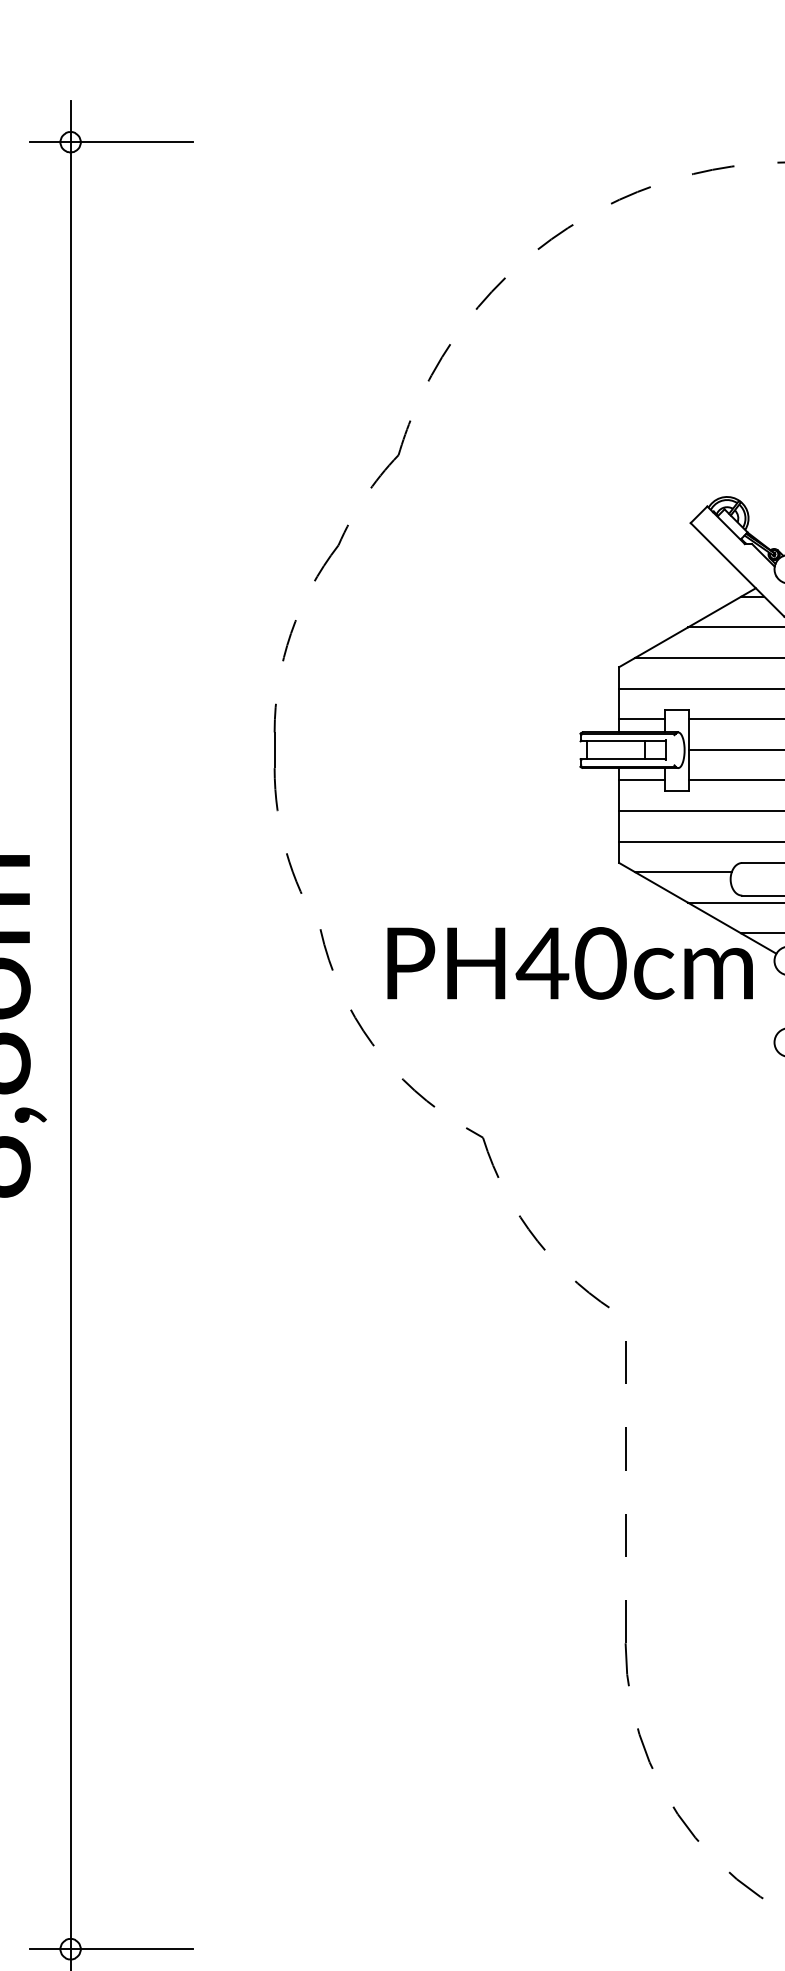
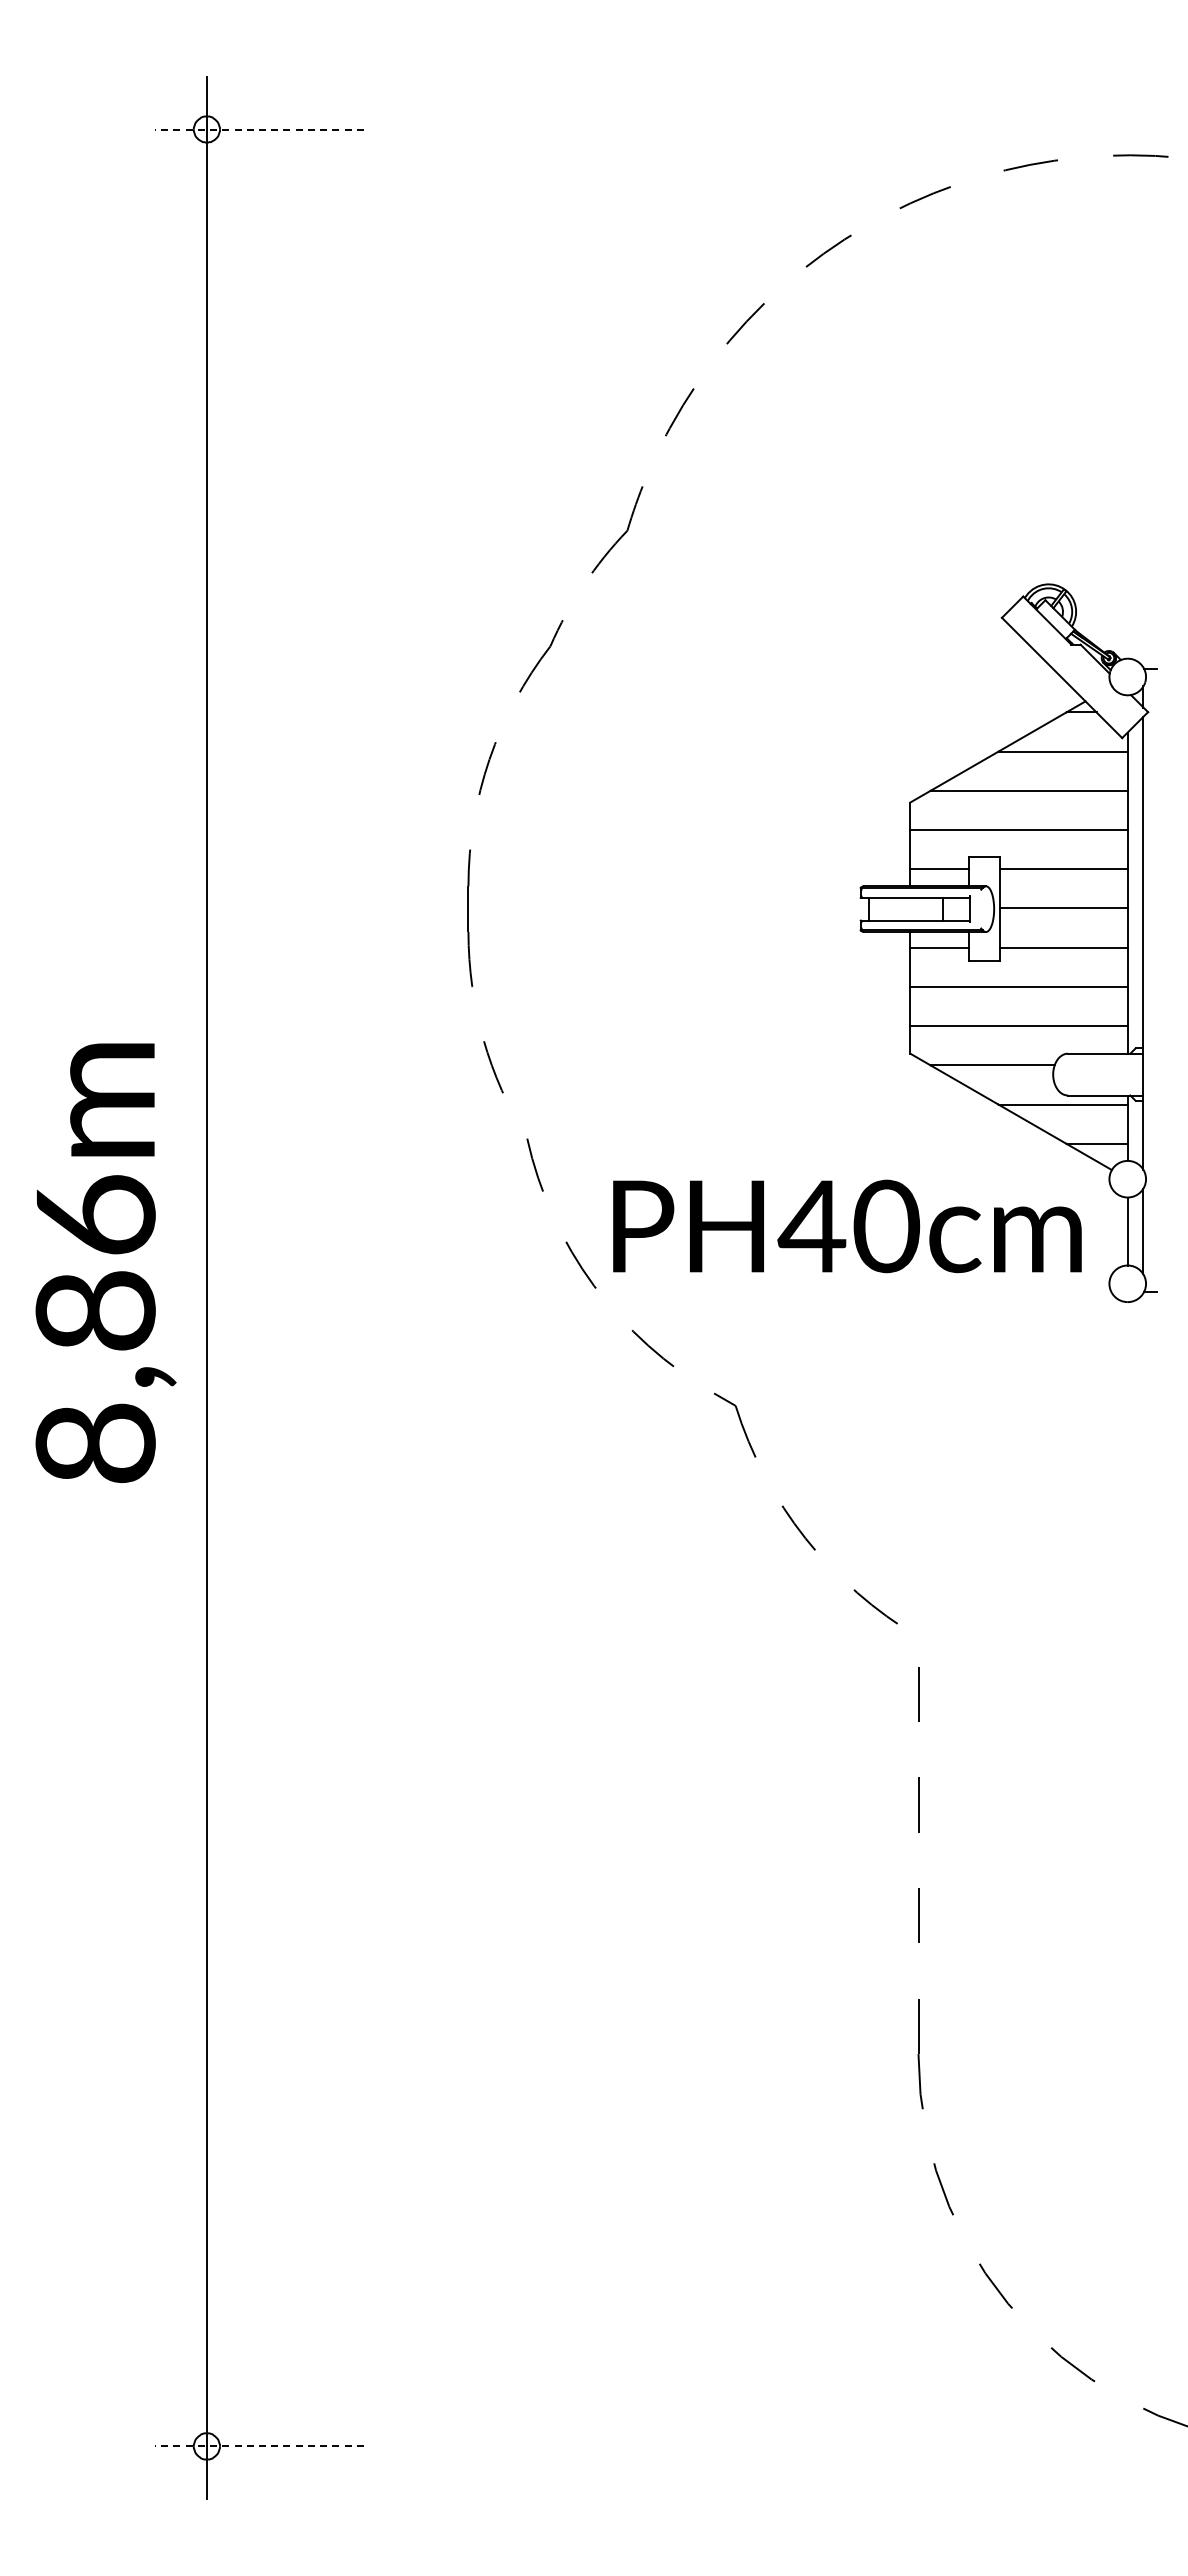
line: (111, 142) -> (259, 129), solid -> dashed
text: (570, 963) -> (847, 1226), moved
line: (111, 1949) -> (259, 2446), solid -> dashed

